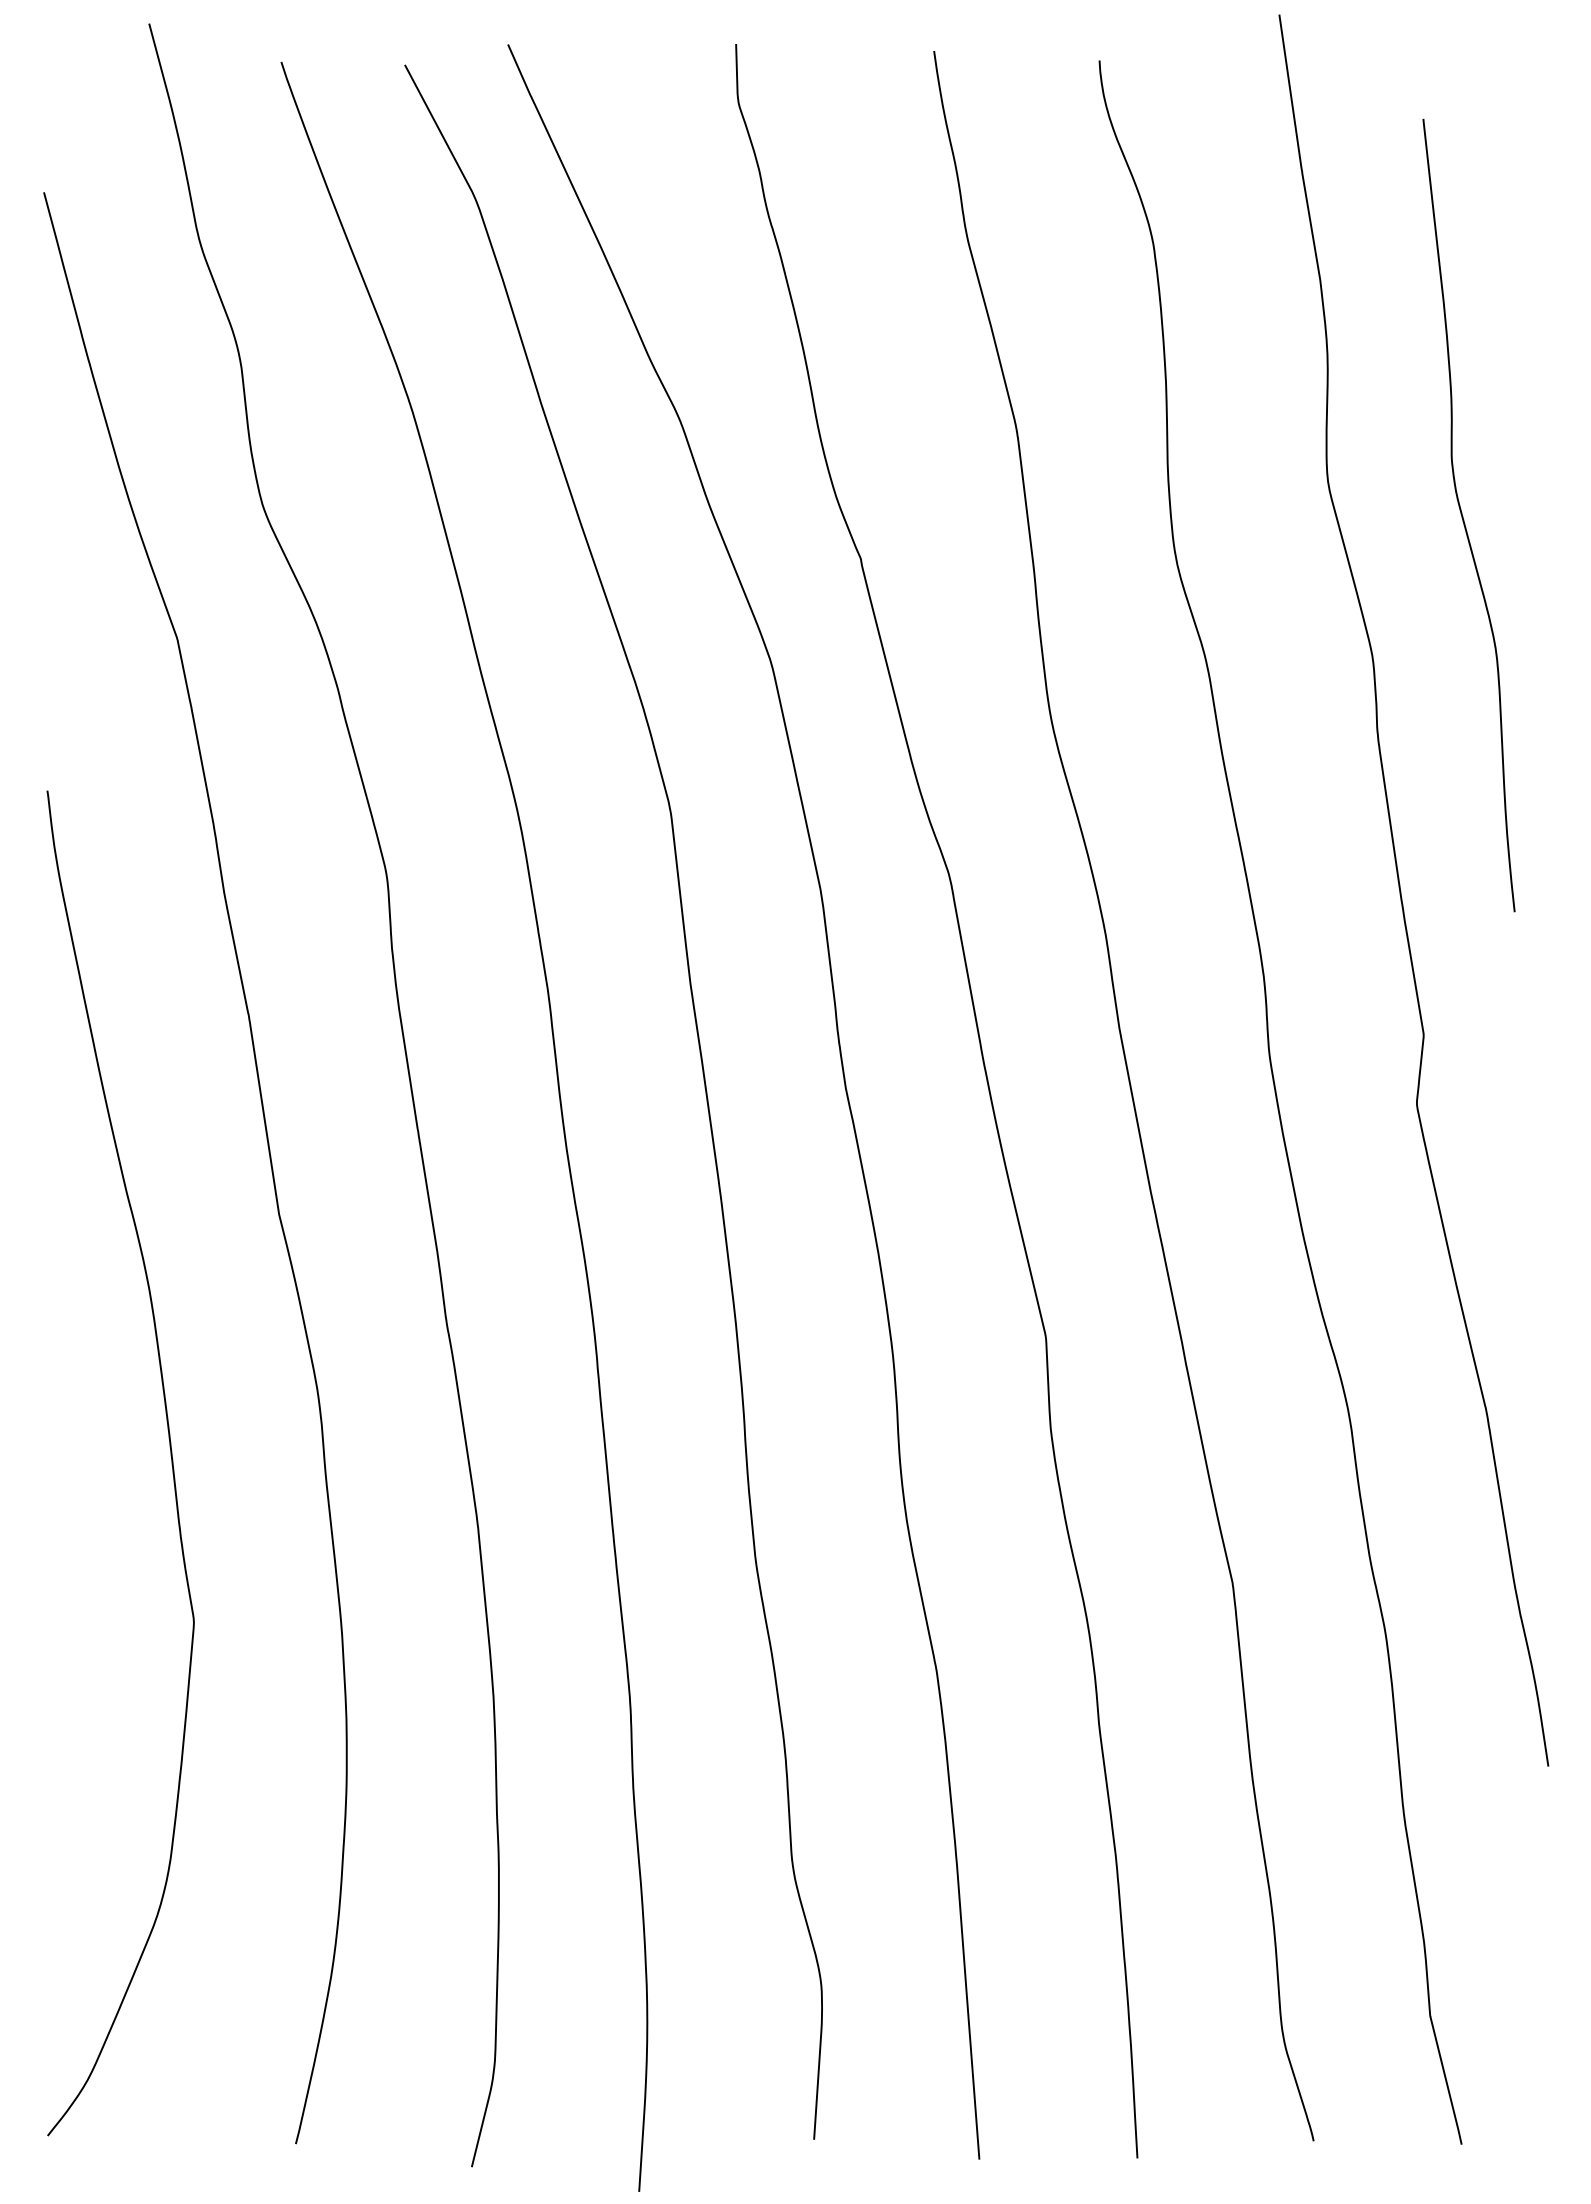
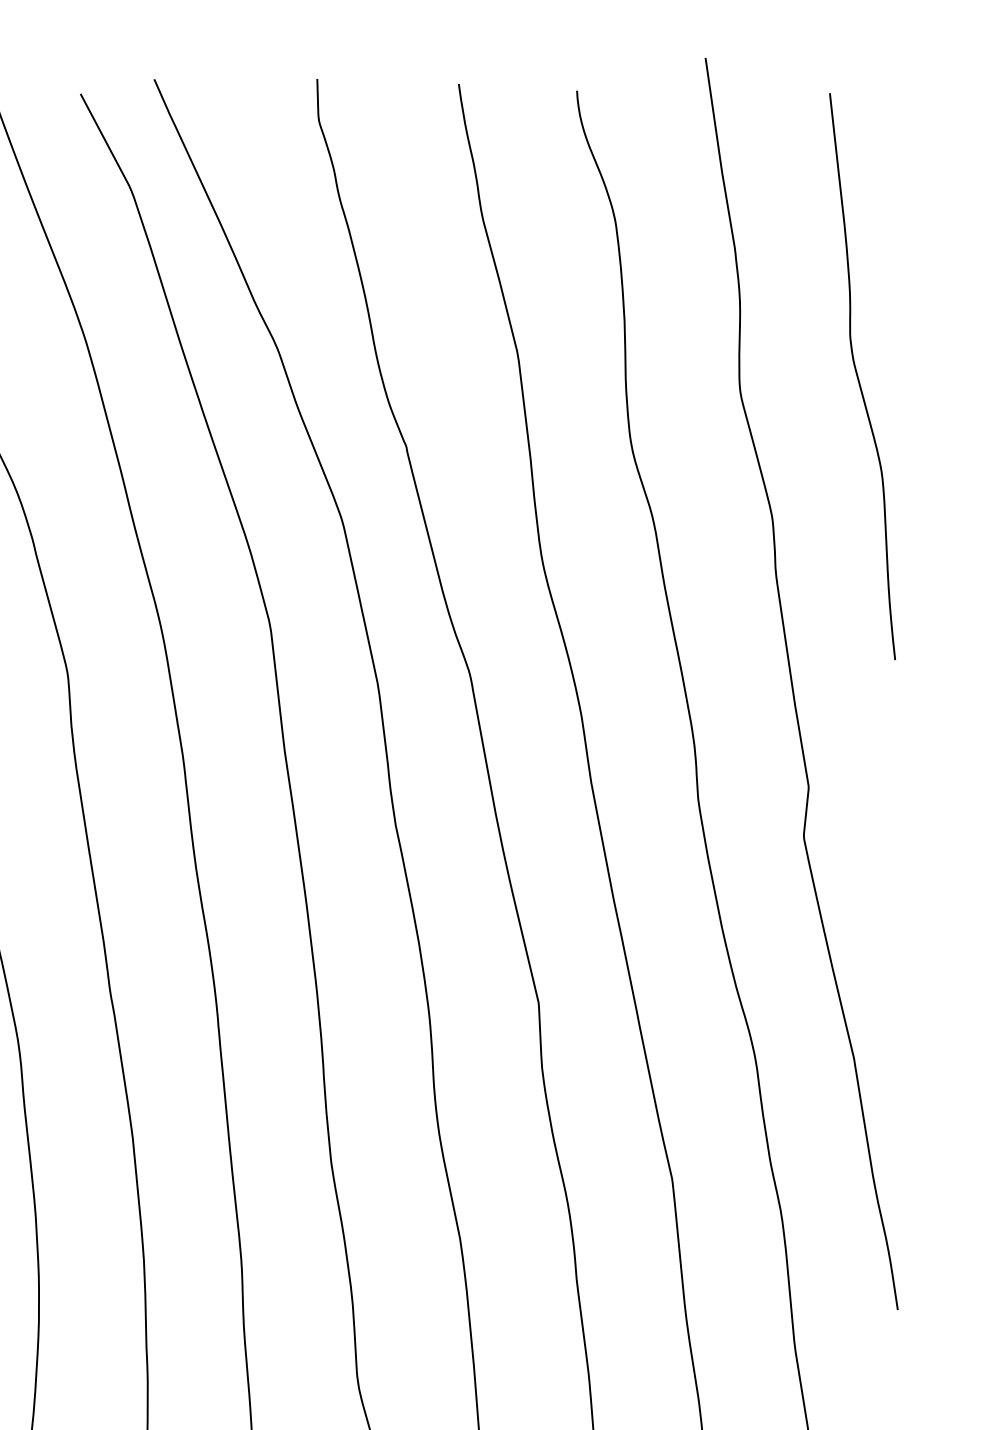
curve: (1463, 516) -> (858, 377), moved

